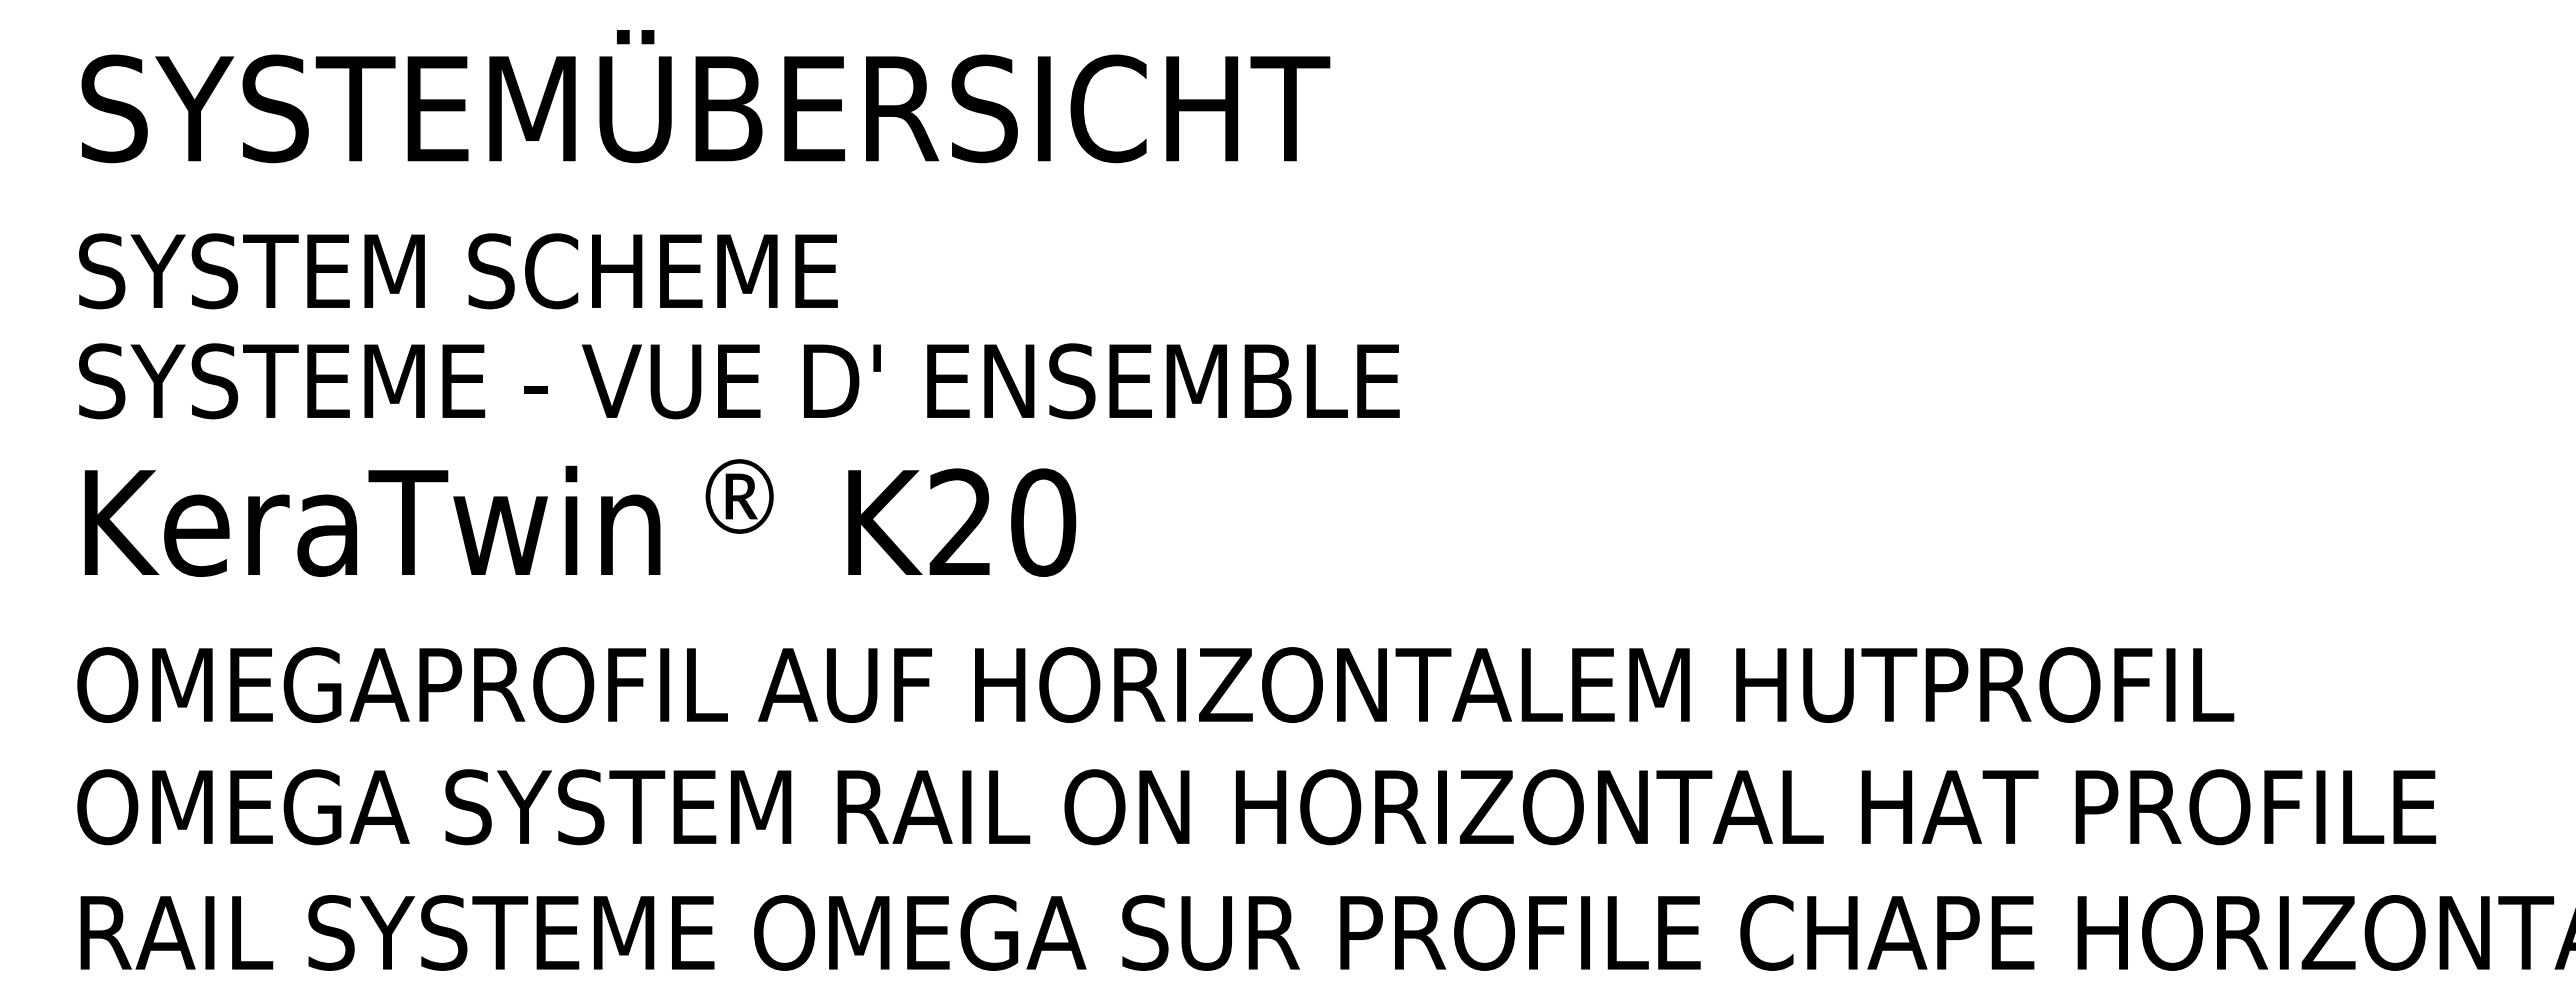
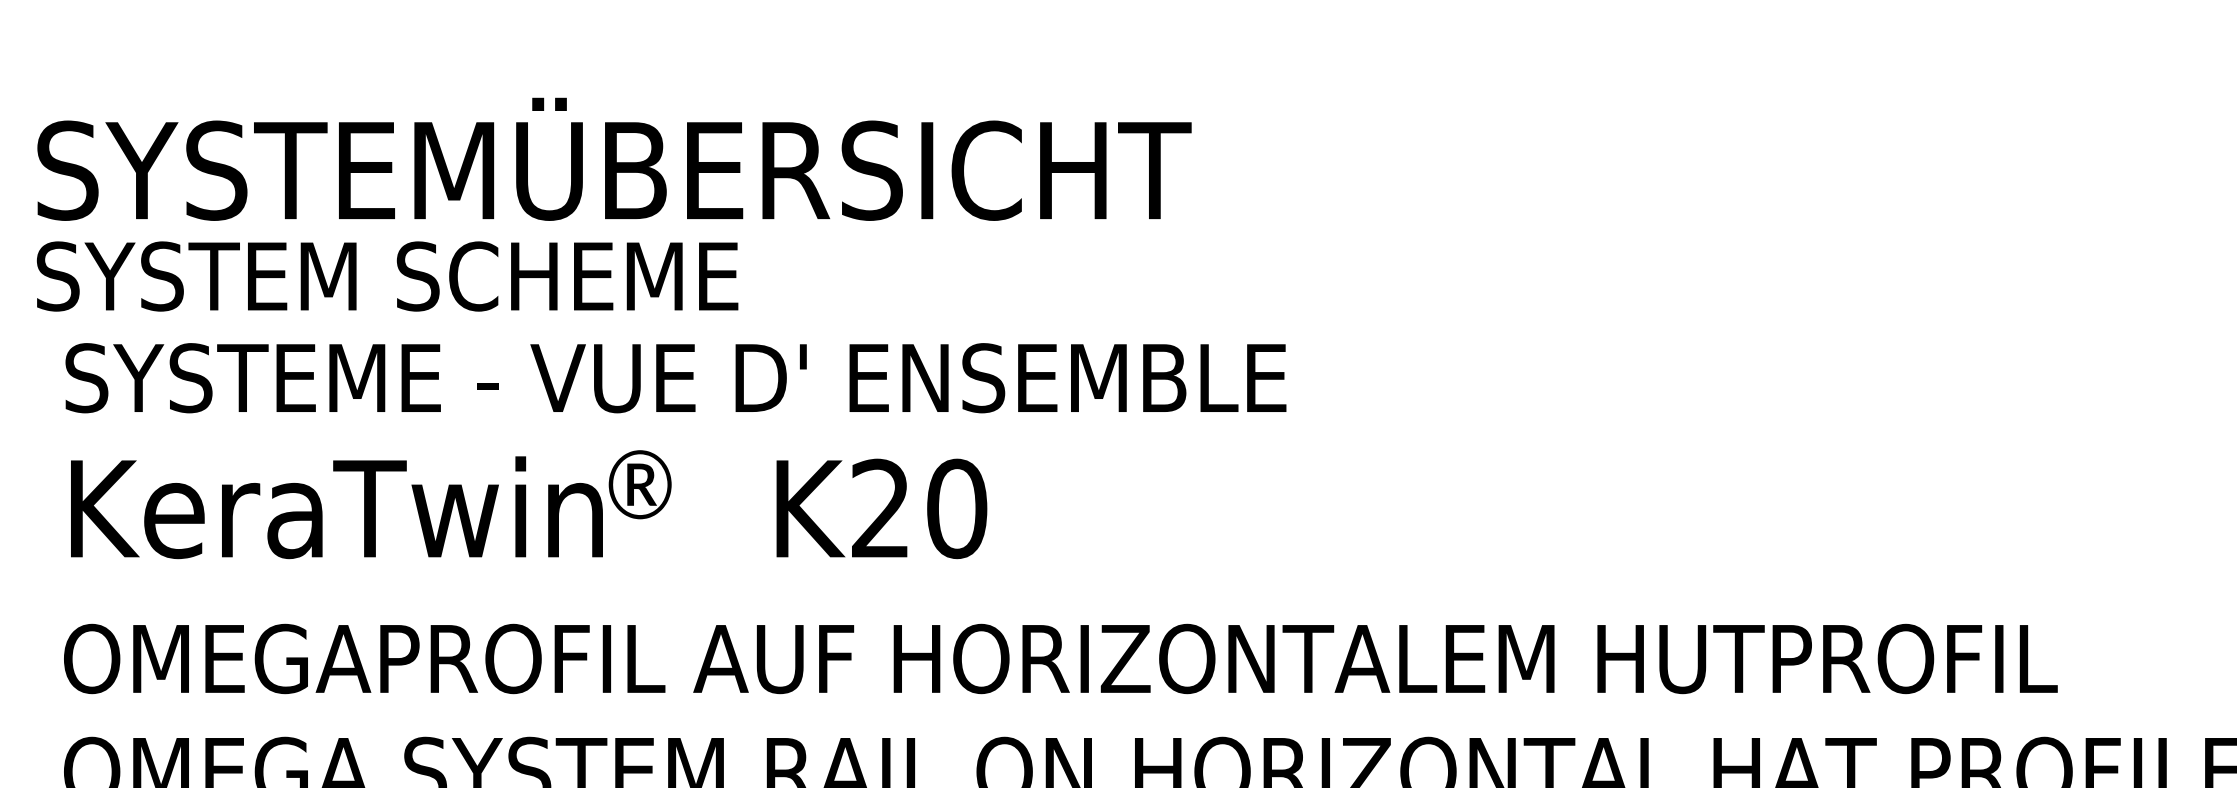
text: (705, 96) -> (614, 159), moved
text: (458, 271) -> (387, 276), moved
text: (739, 496) -> (640, 484), moved

